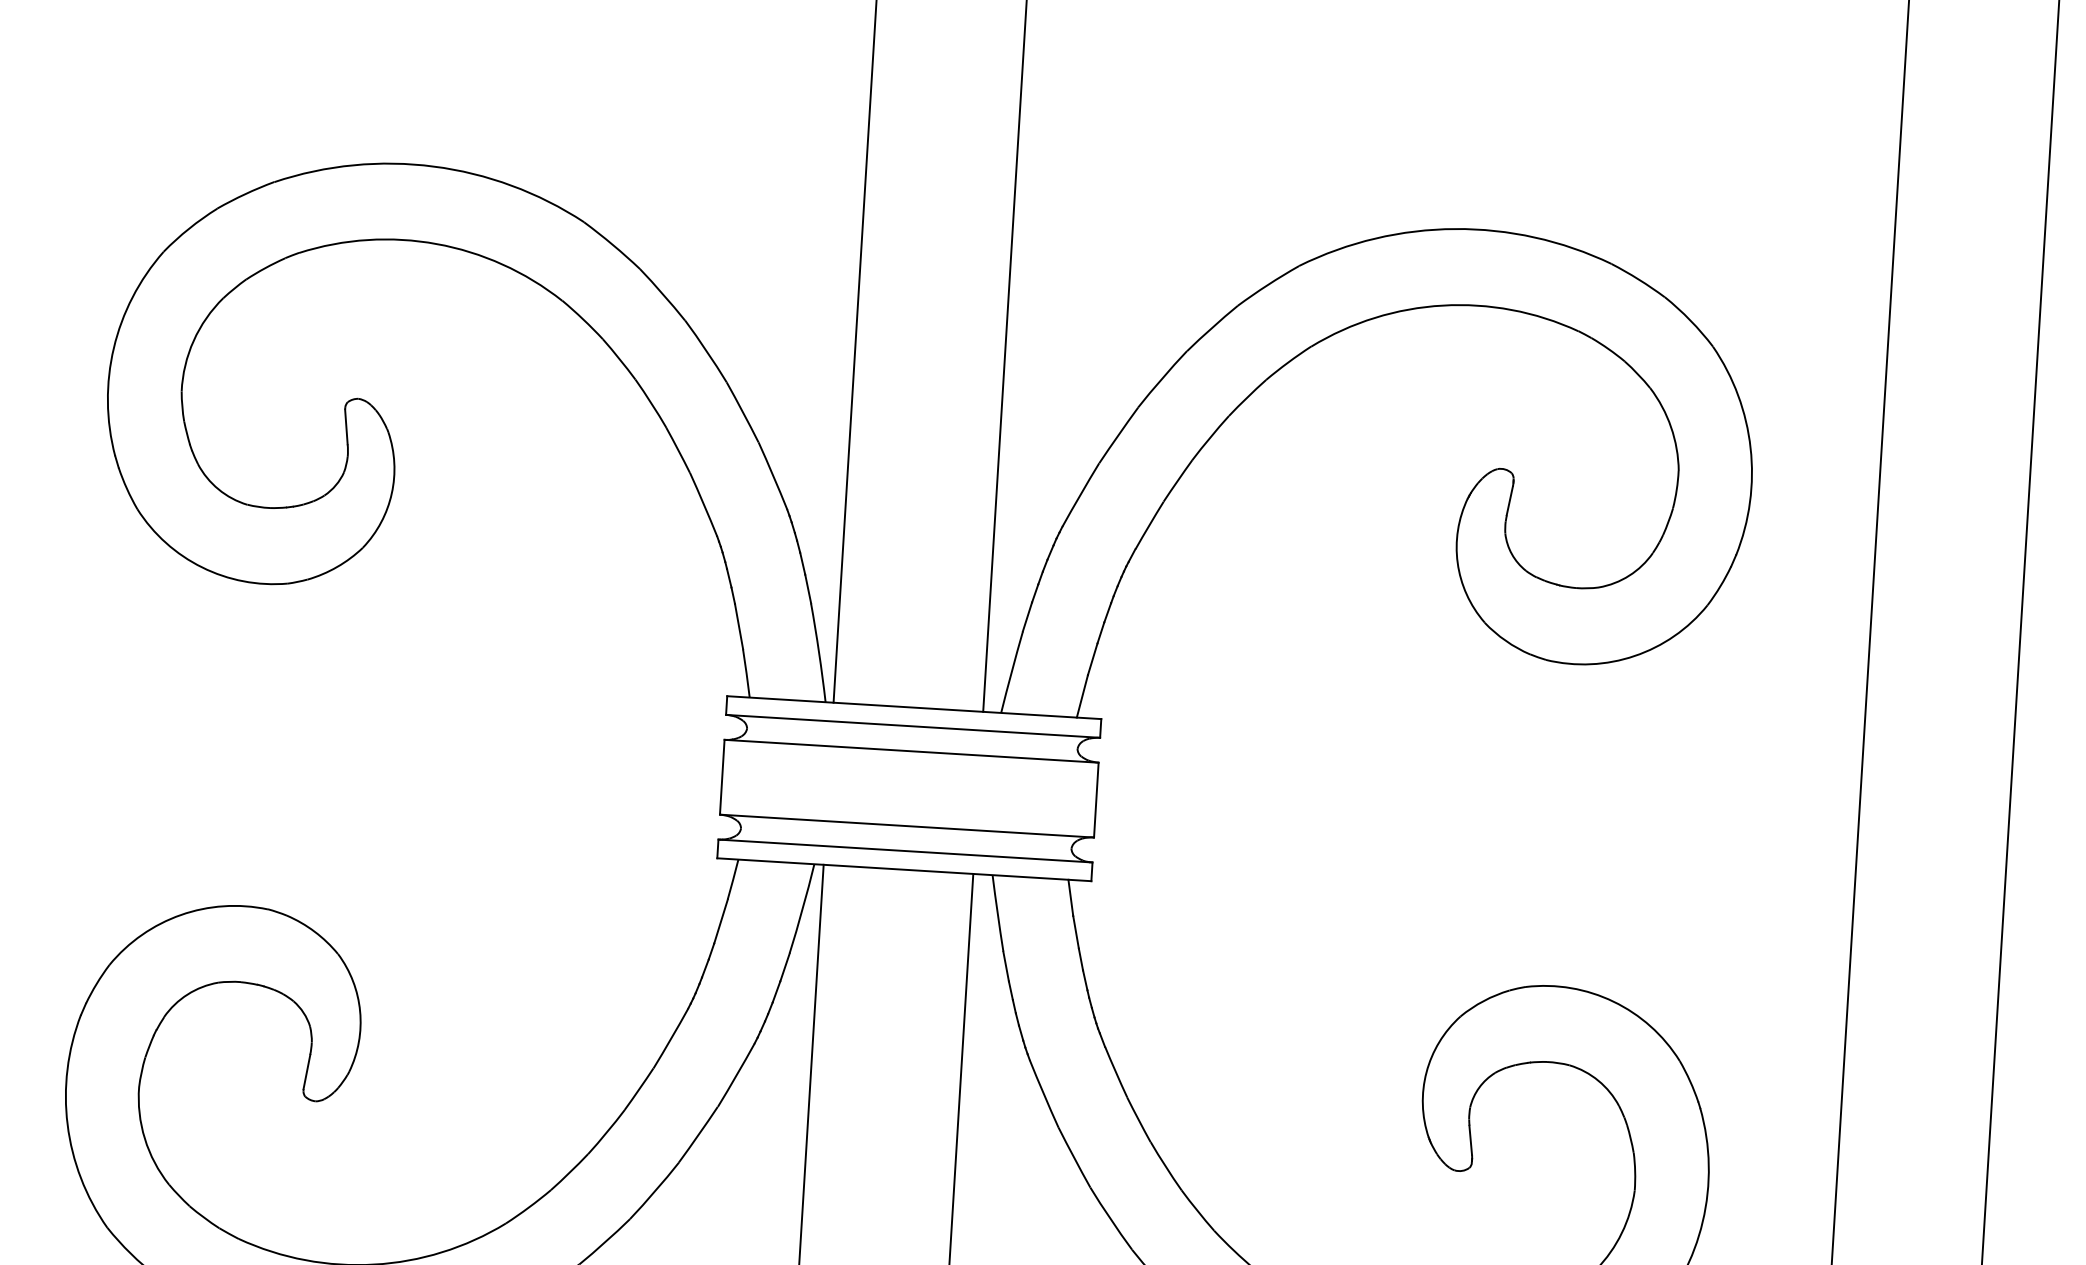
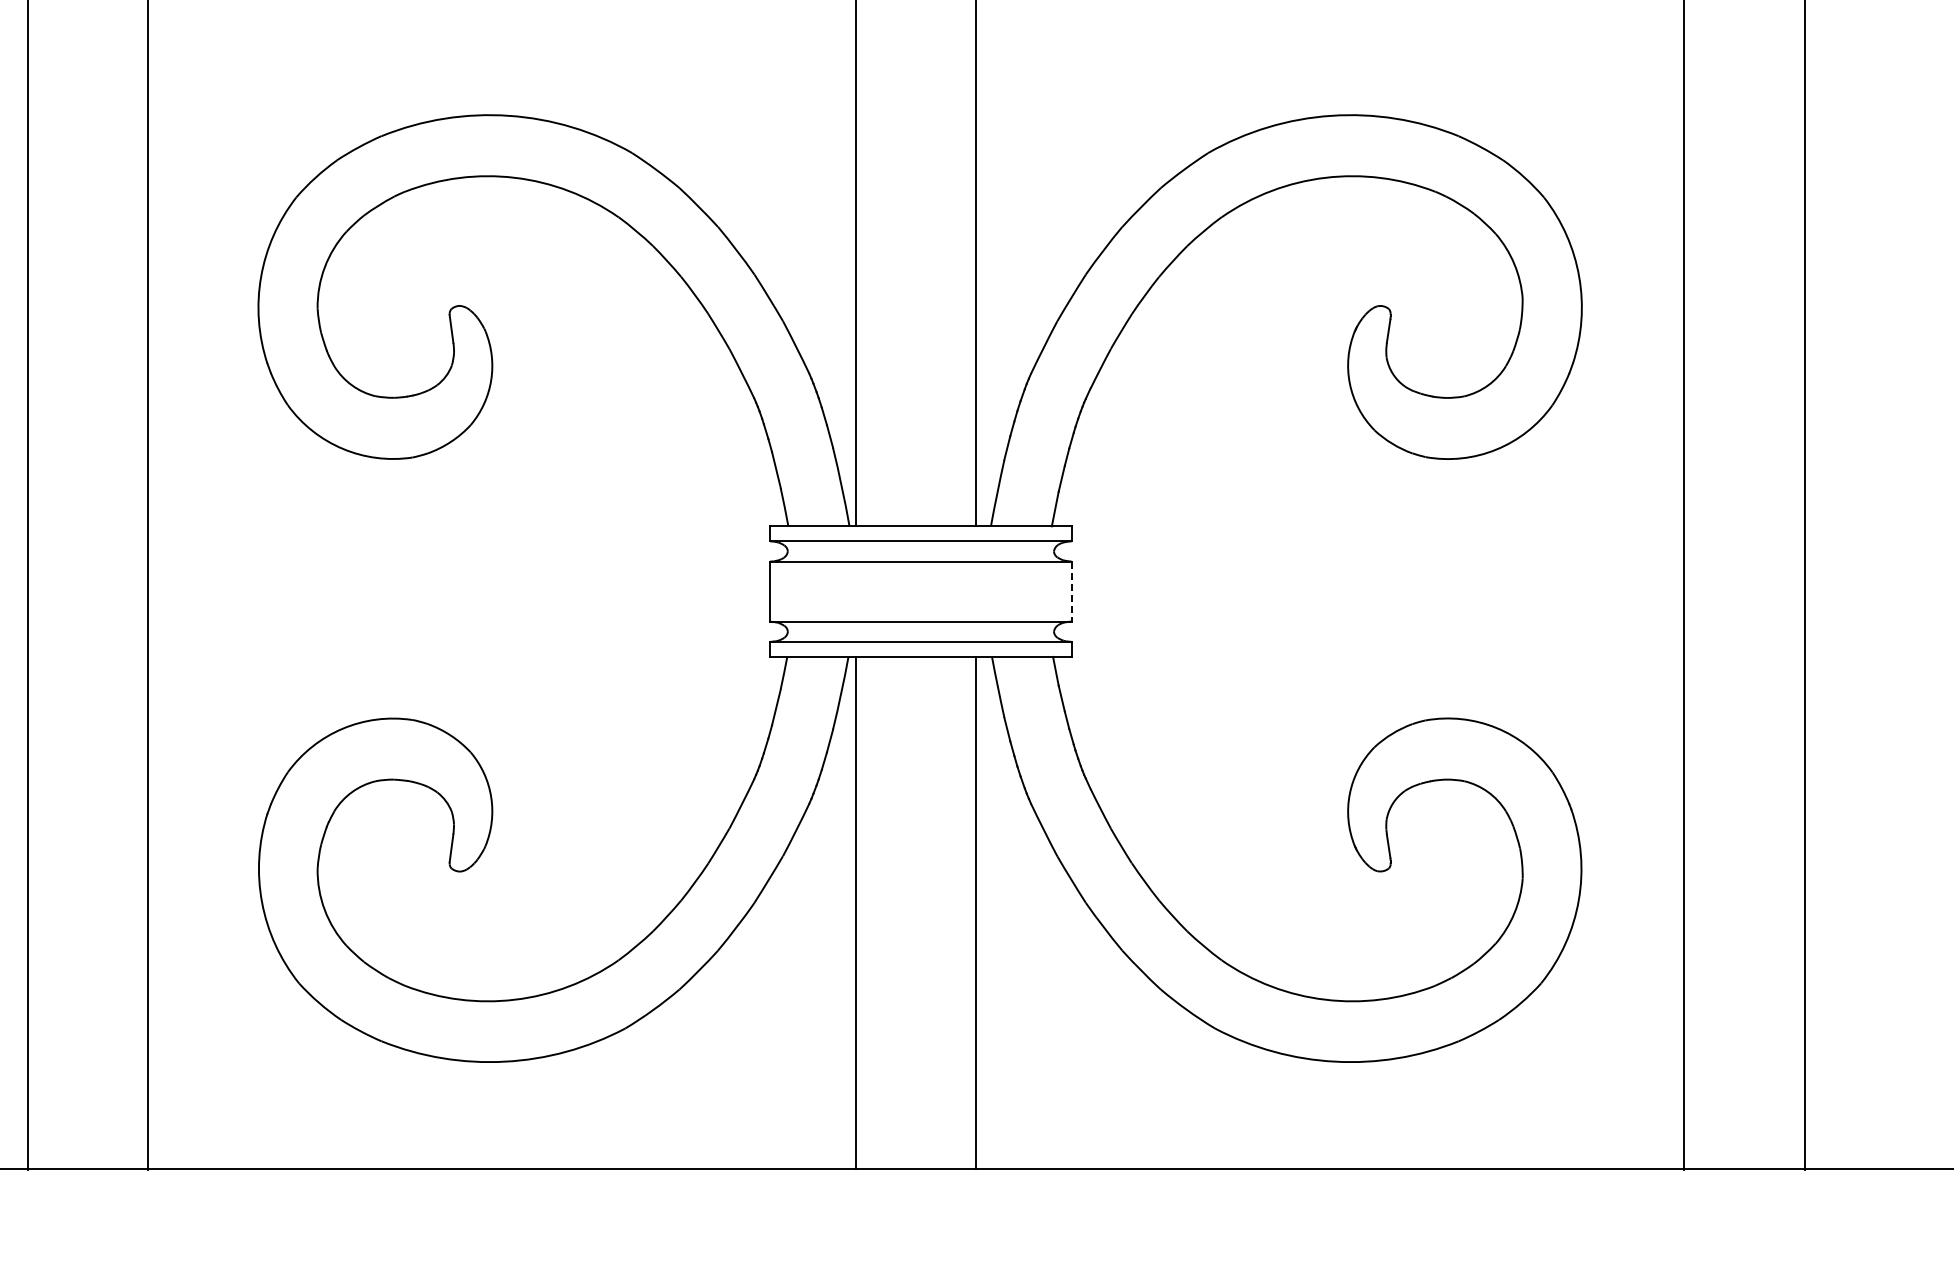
line: (1096, 801) -> (1071, 592), solid -> dashed

